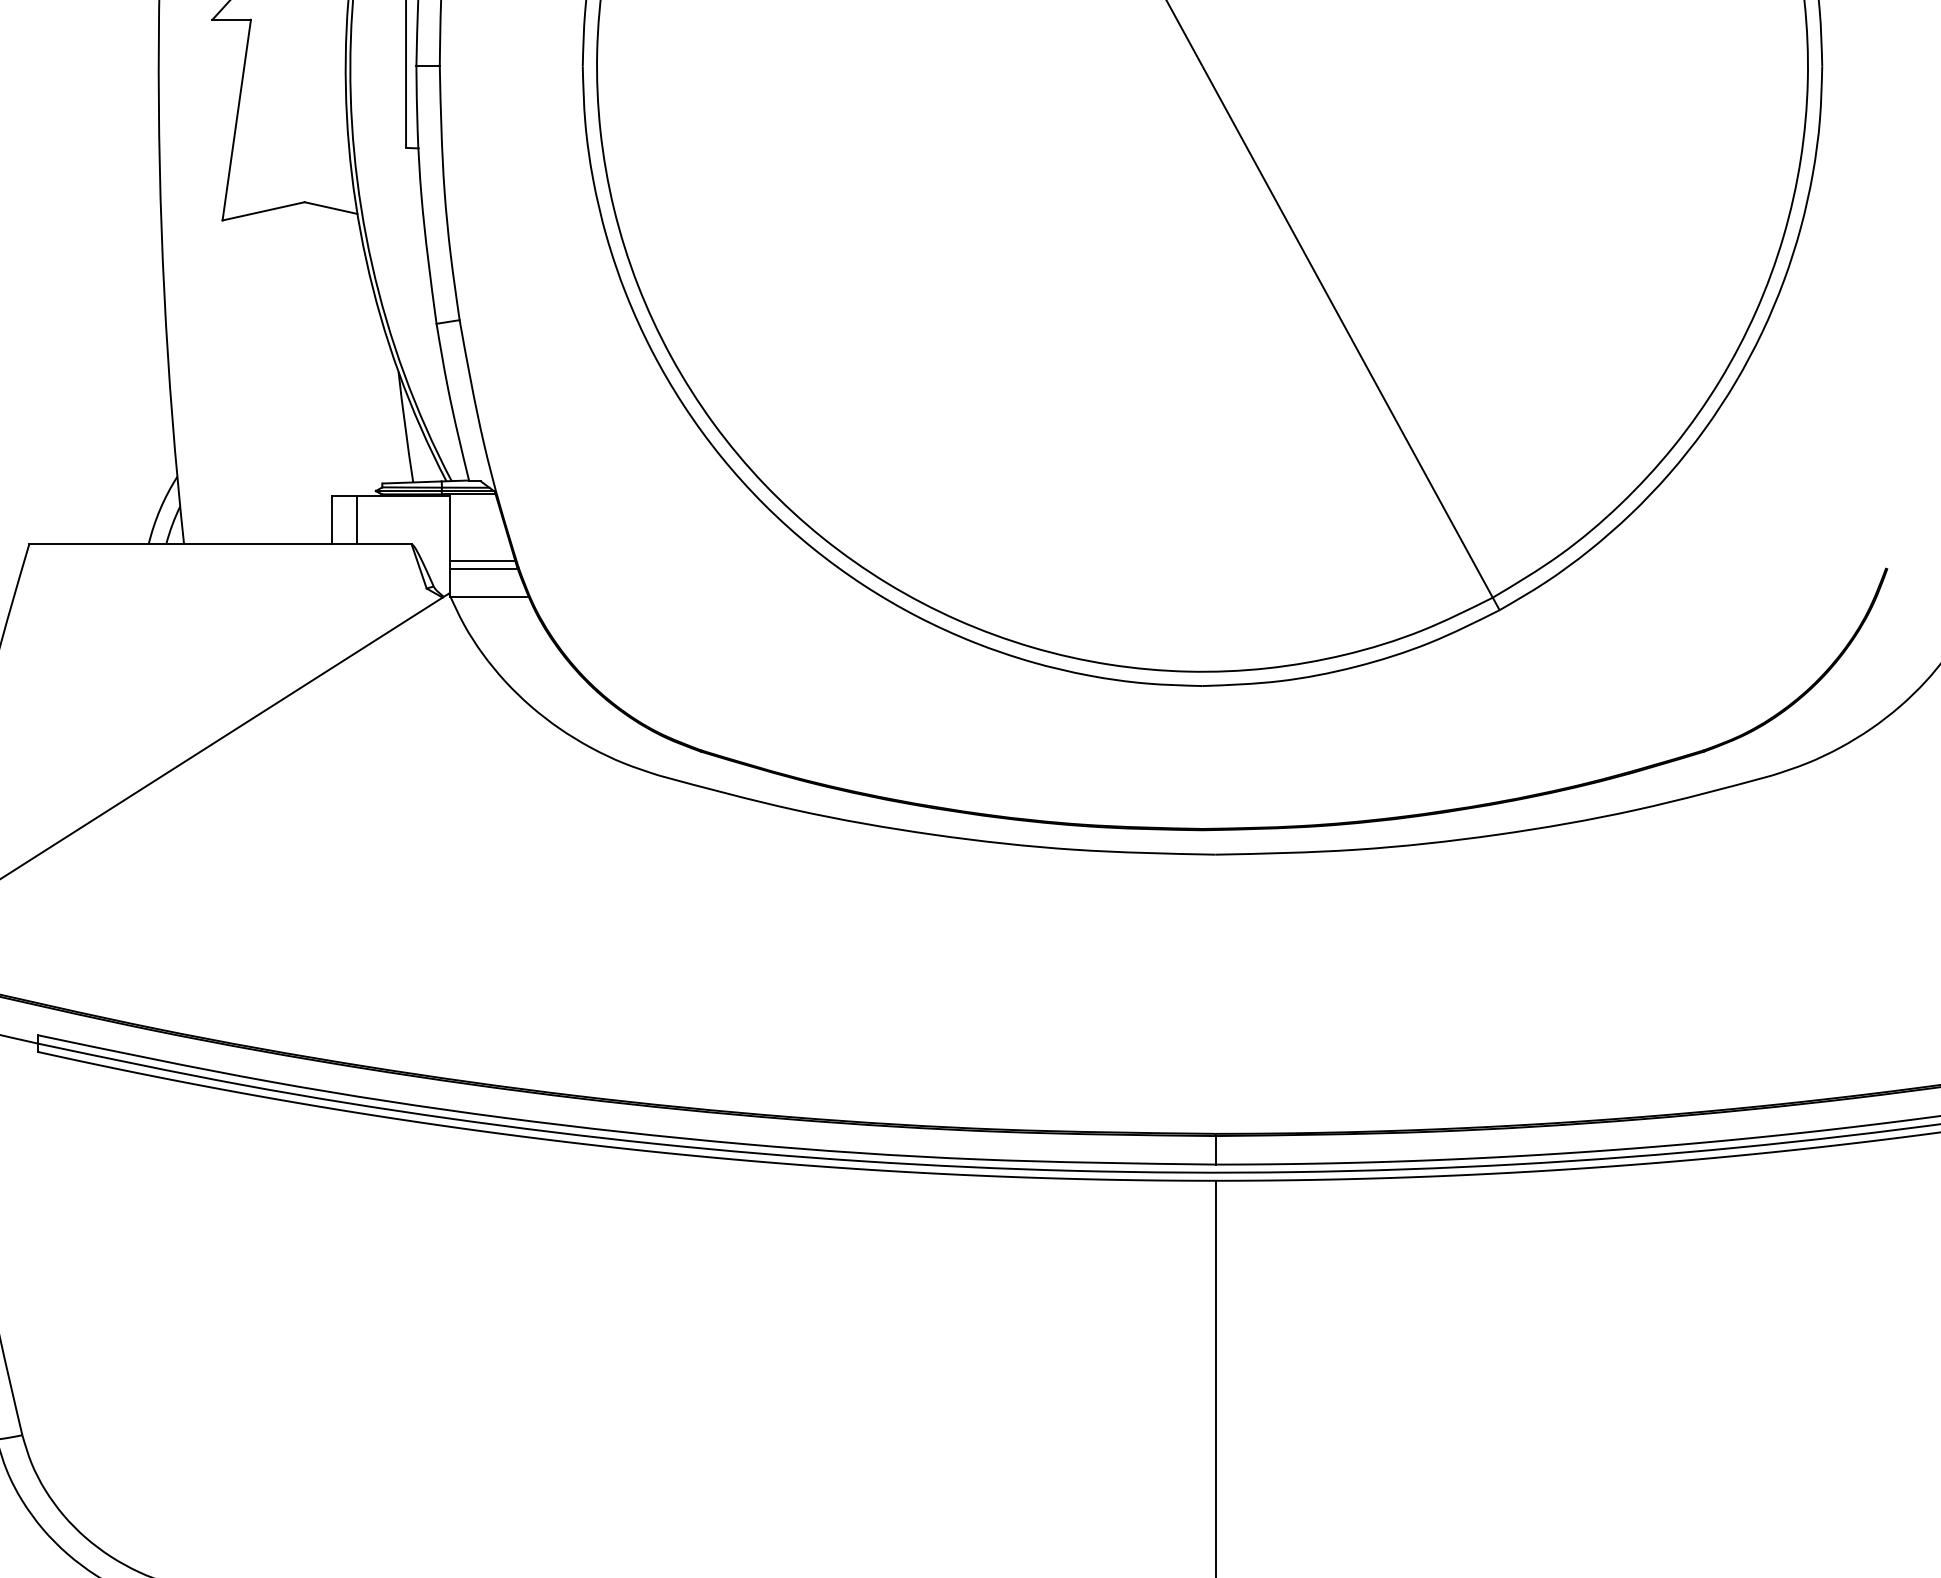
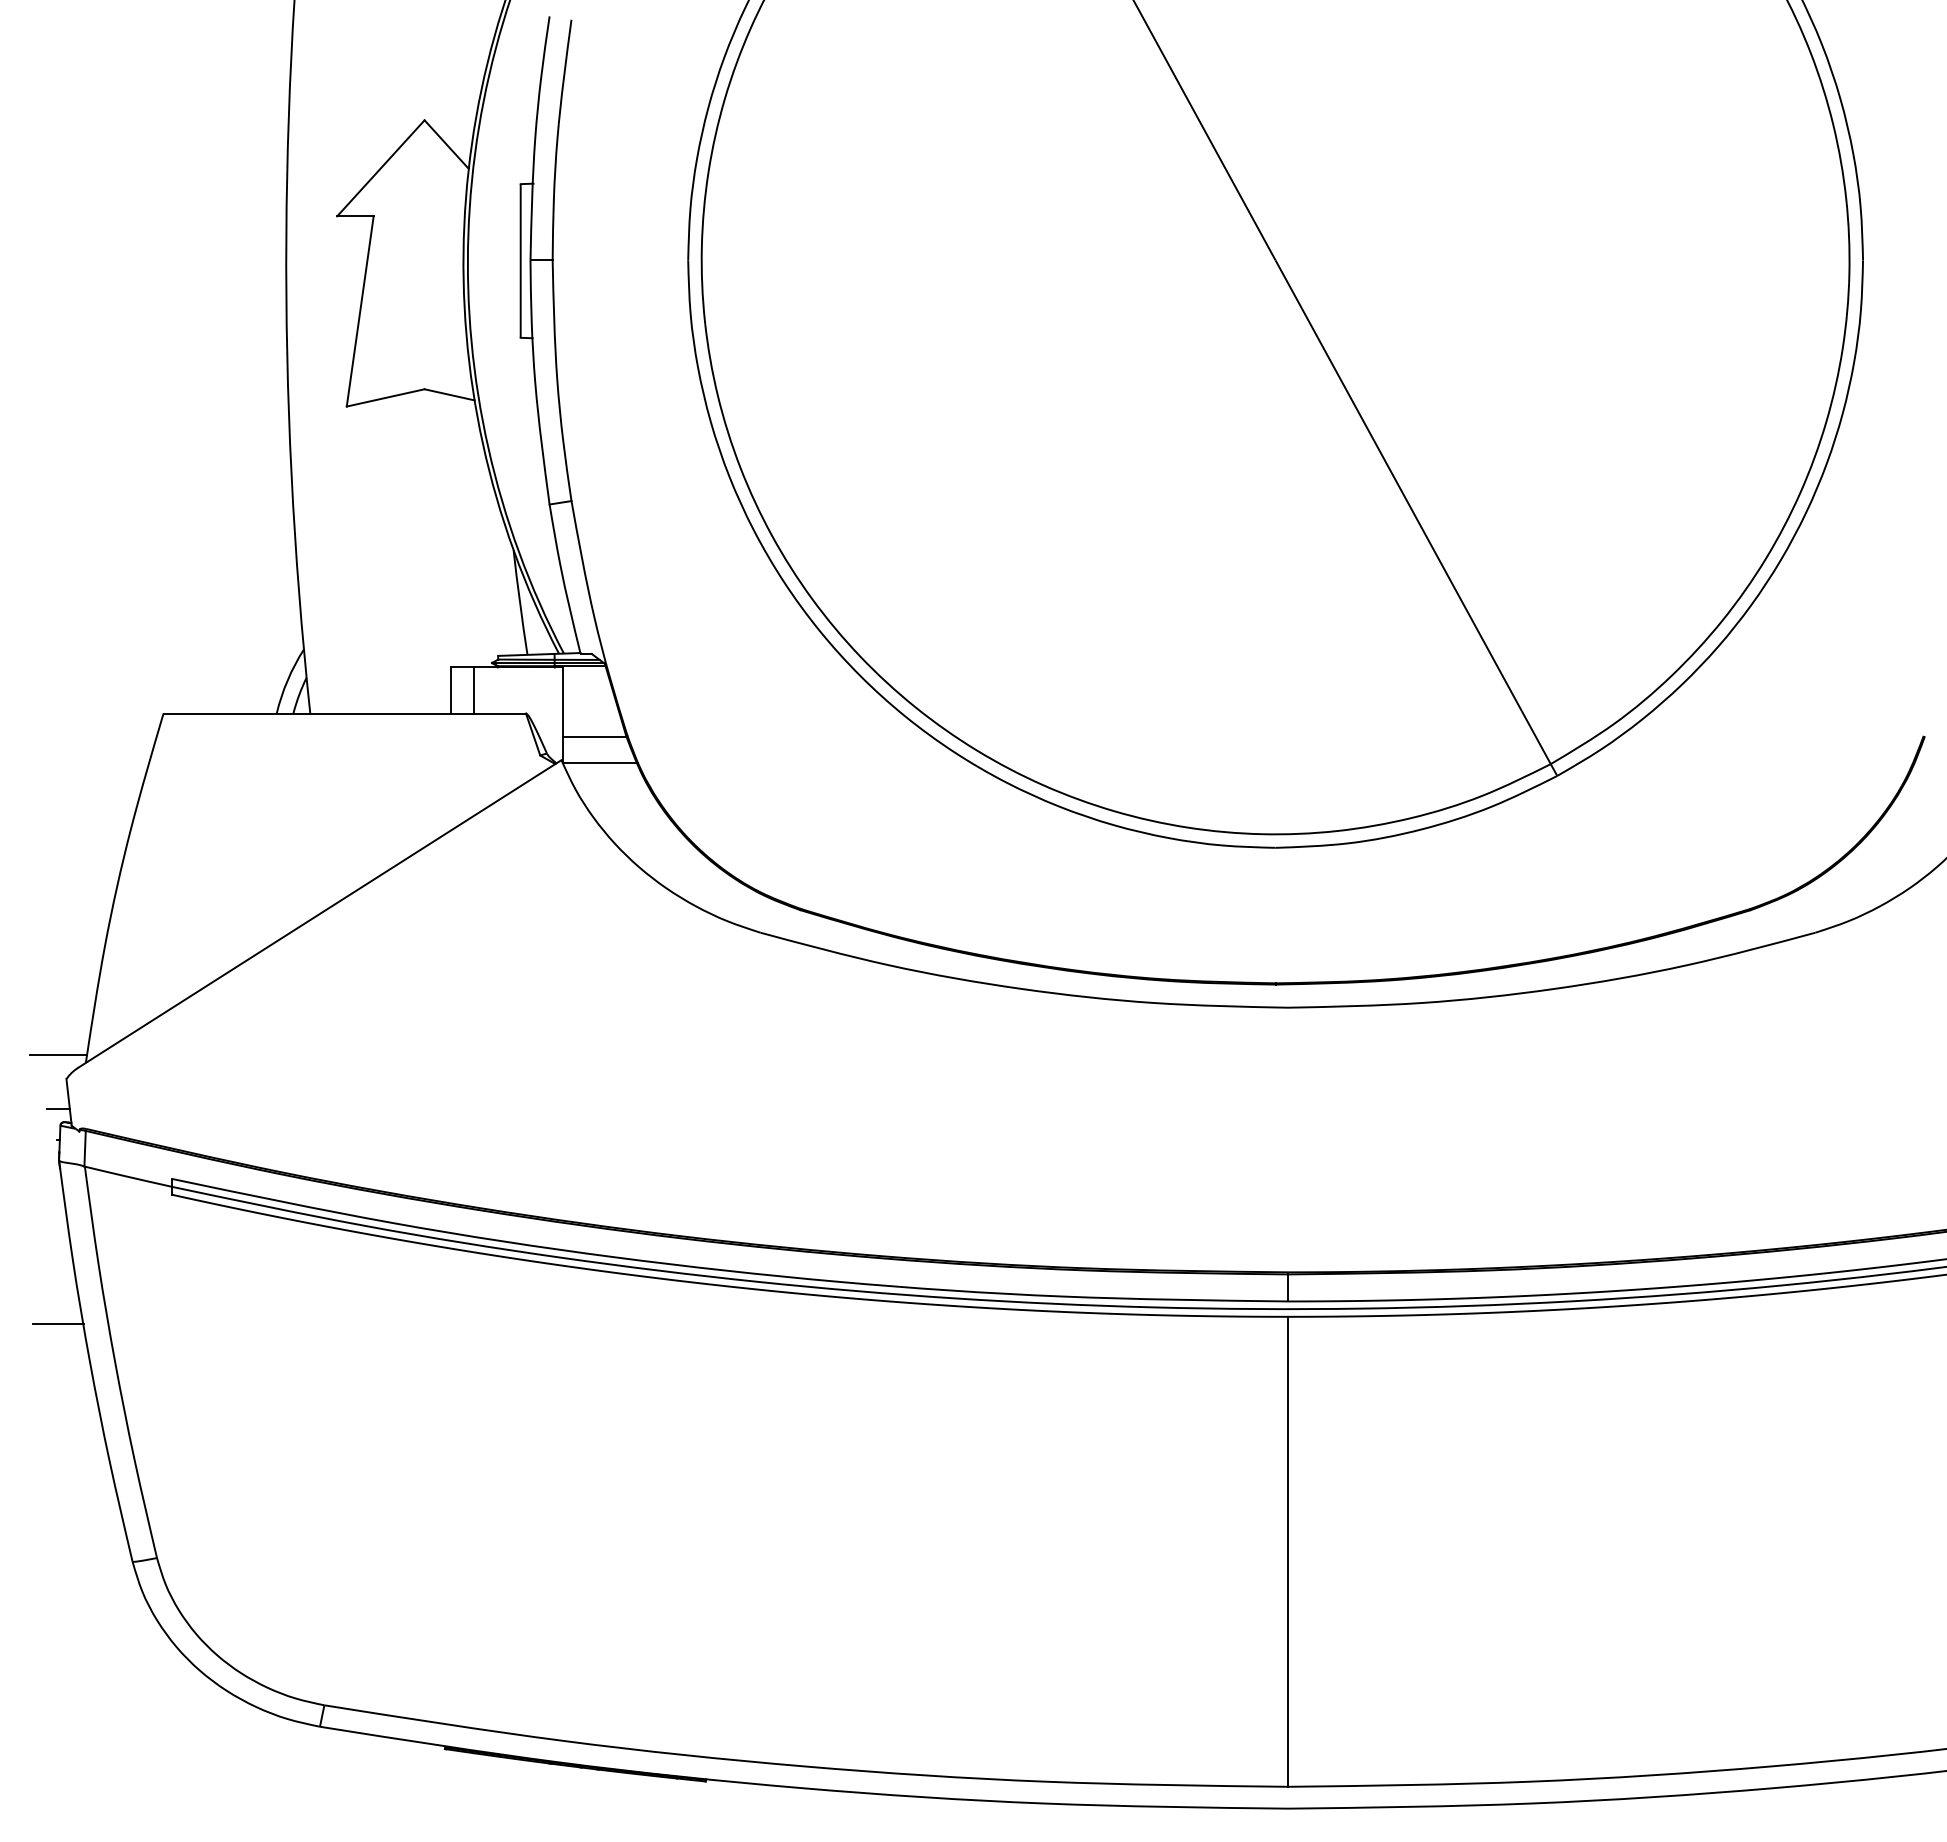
line: (482, 561) -> (593, 729), removed

